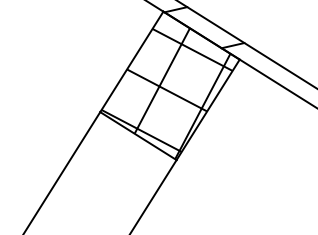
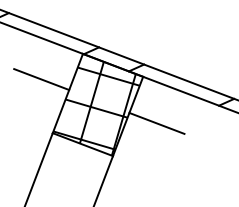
line: (99, 35) -> (41, 79), added
line: (245, 125) -> (156, 122), added

